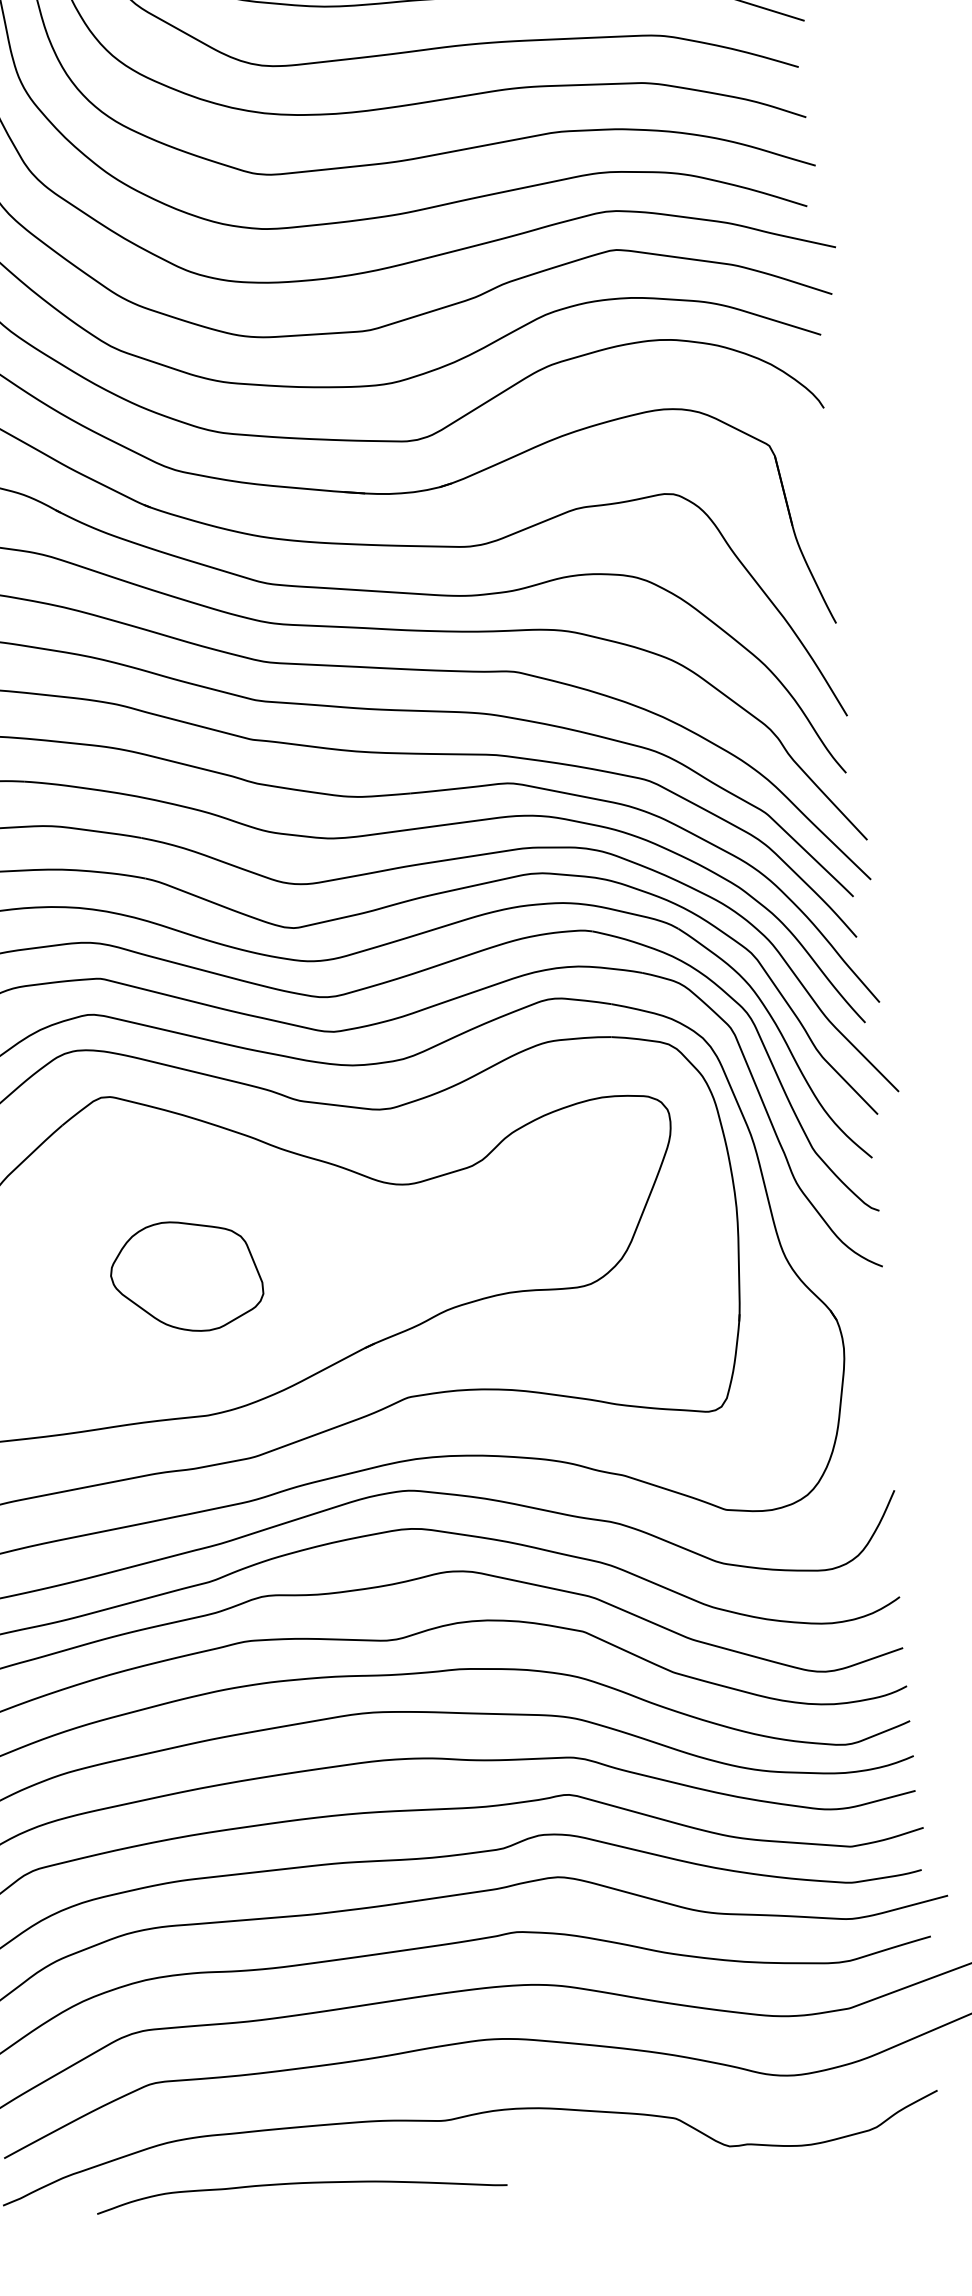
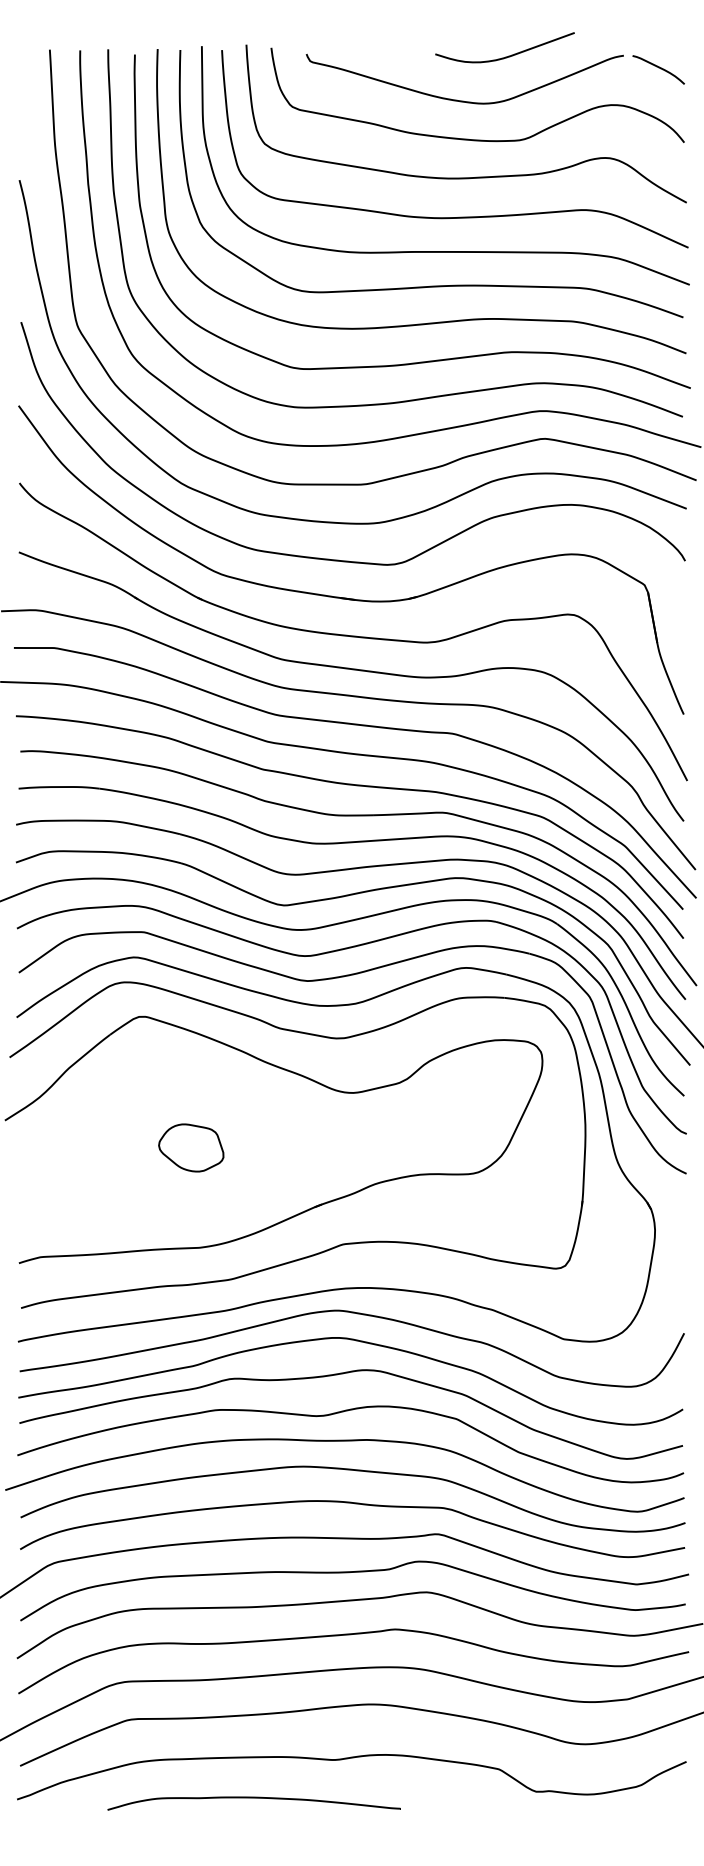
part: (185, 1275) -> (190, 1147), size x0.6
part: (301, 2191) -> (253, 1803), moved

